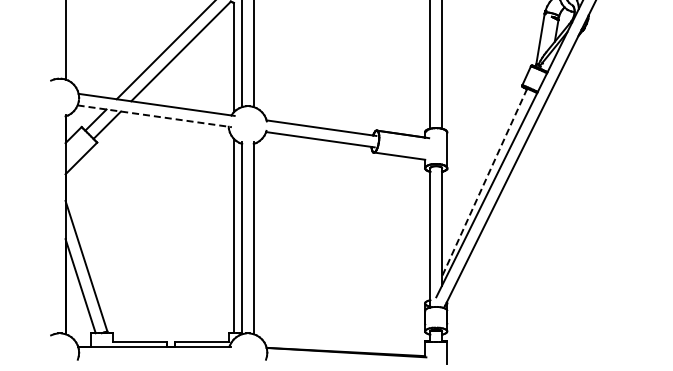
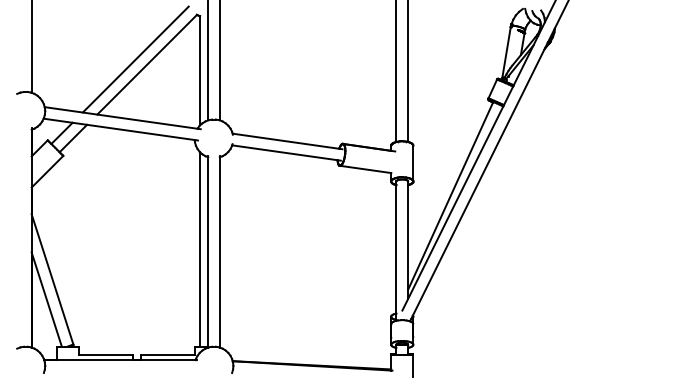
line: (154, 116) -> (120, 129), dashed -> solid
line: (484, 183) -> (450, 196), dashed -> solid

